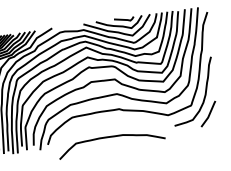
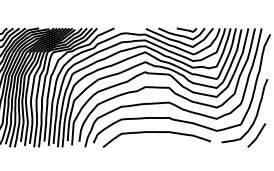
curve: (110, 137) -> (156, 132), moved

